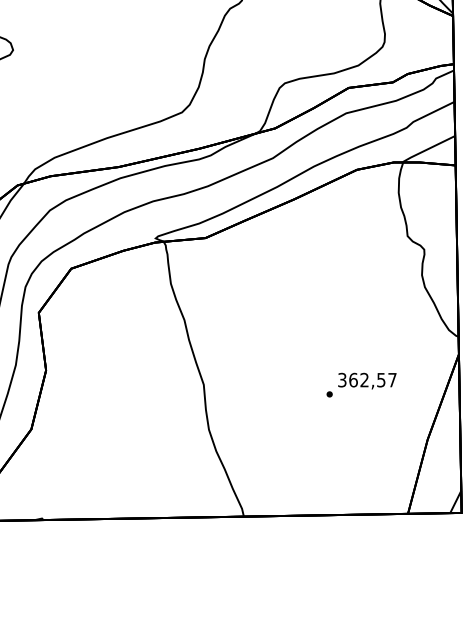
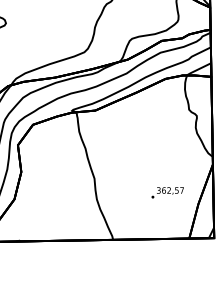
text: (361, 384) -> (167, 192), moved

